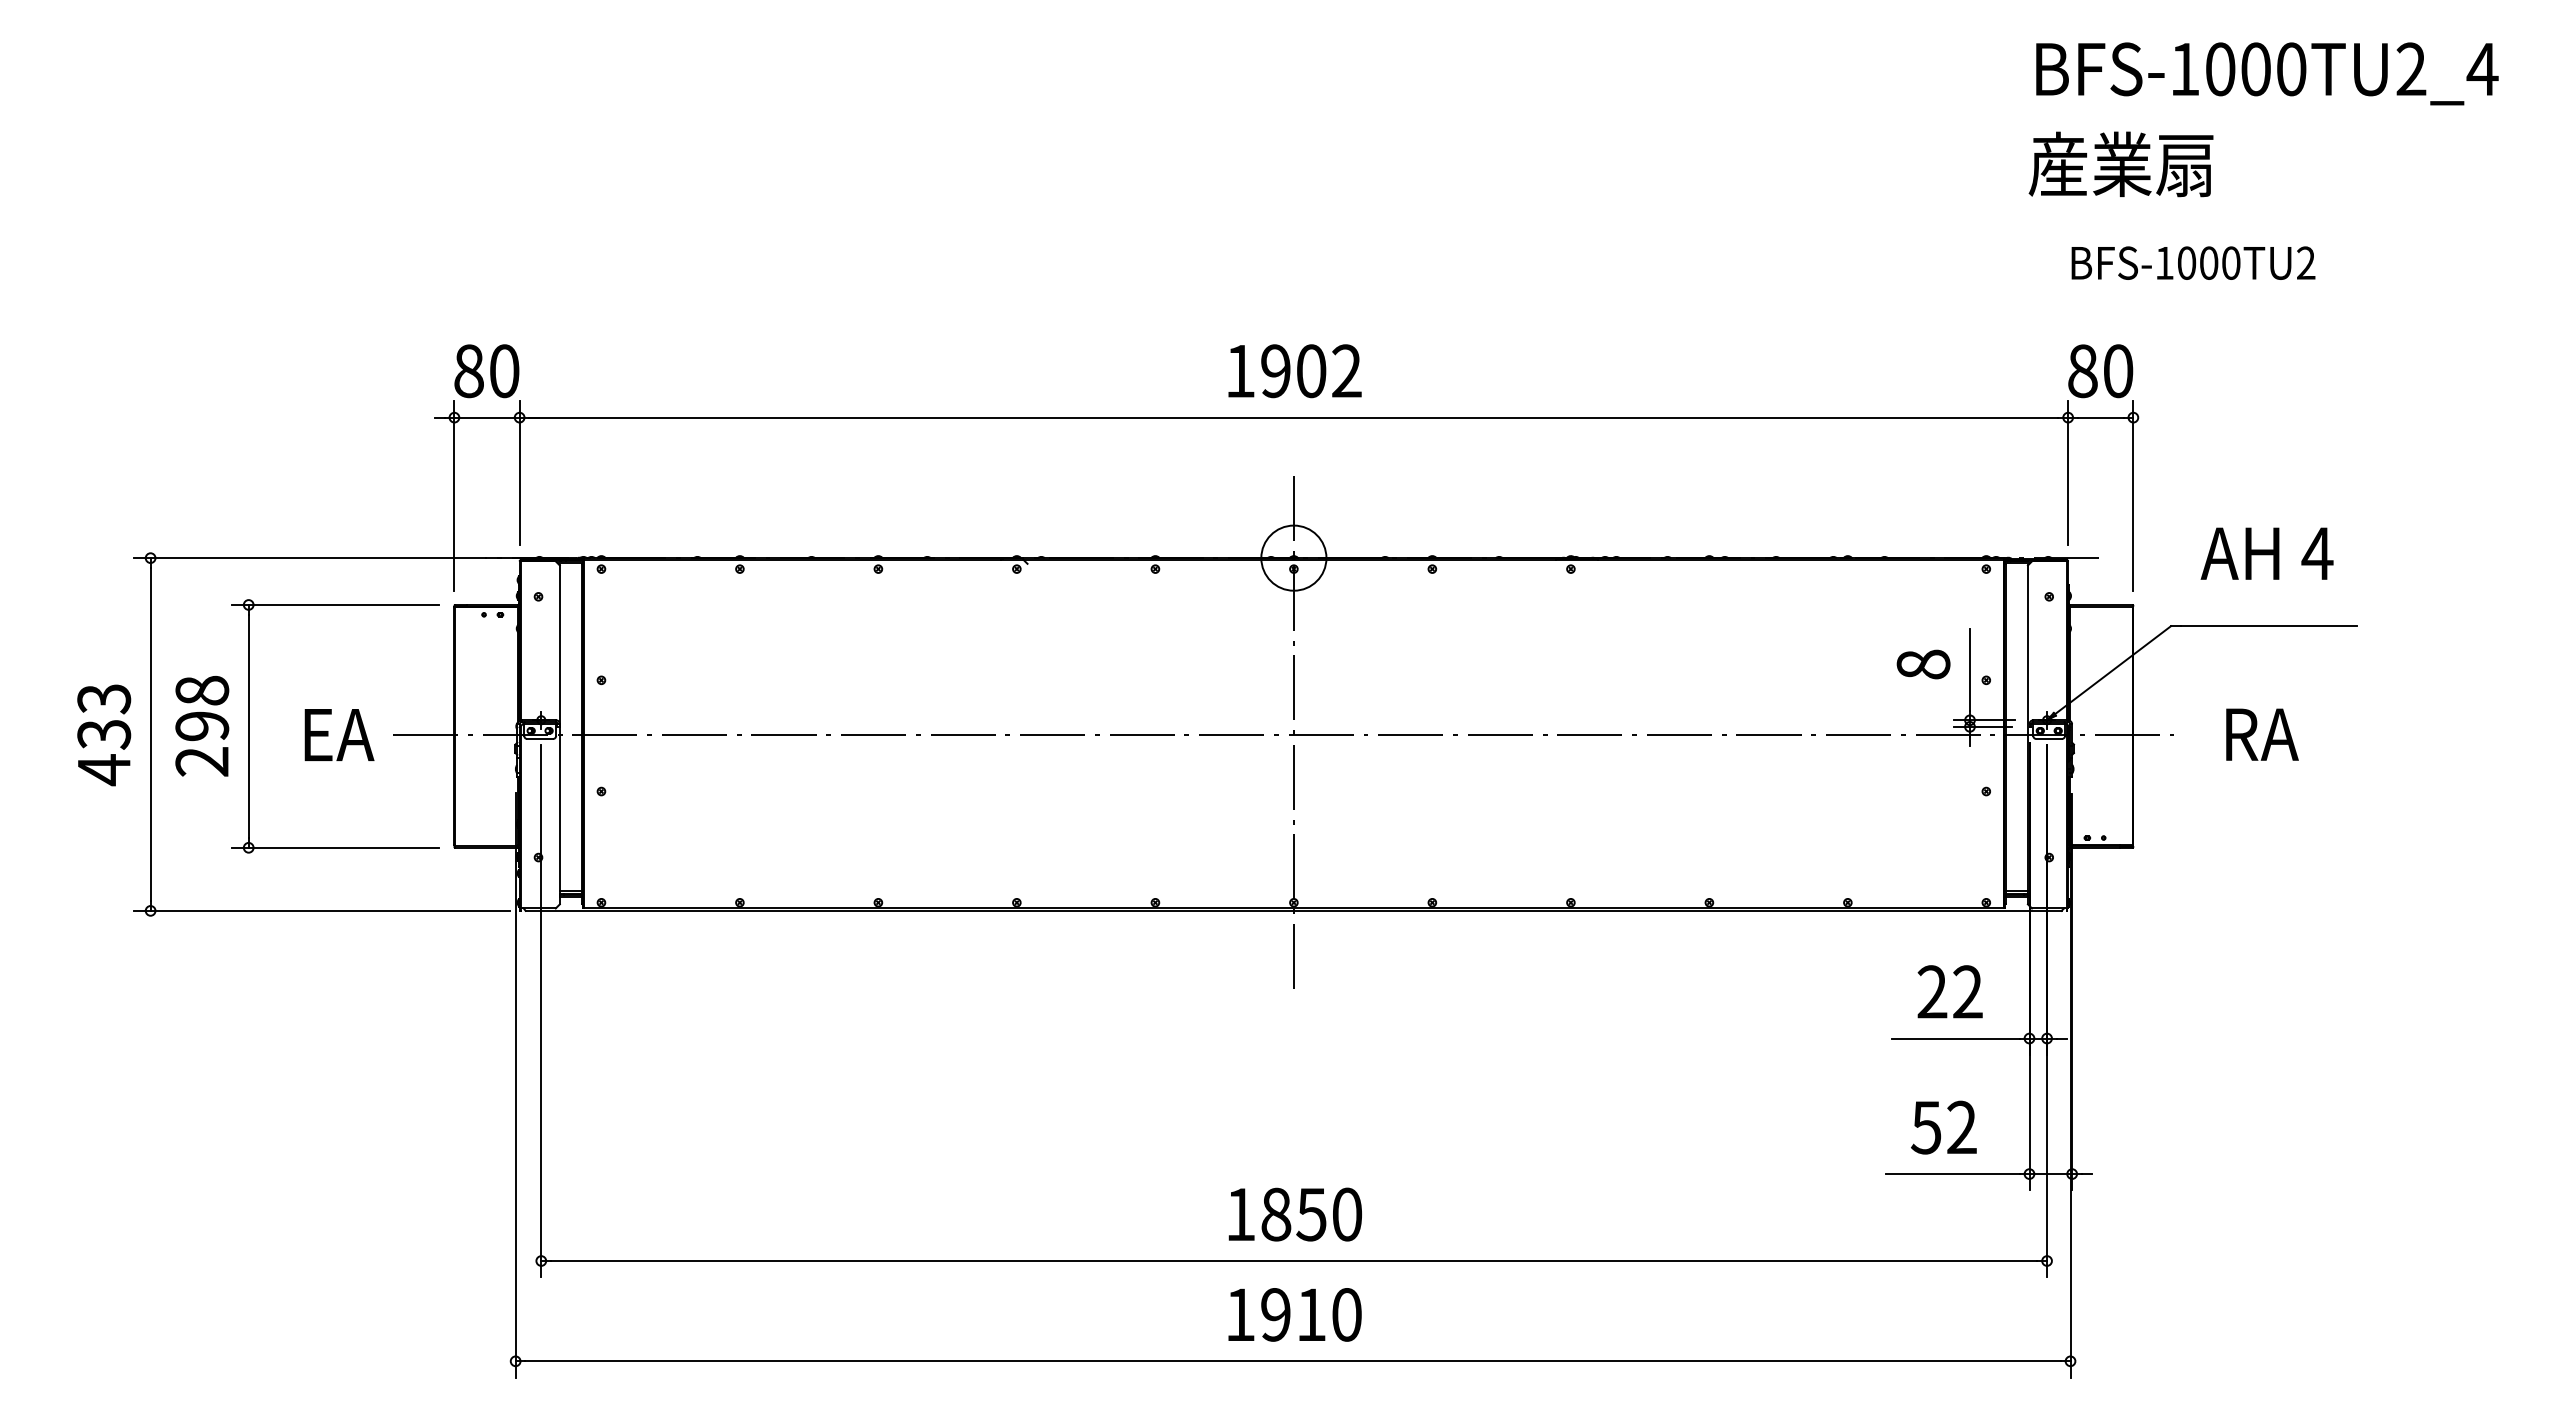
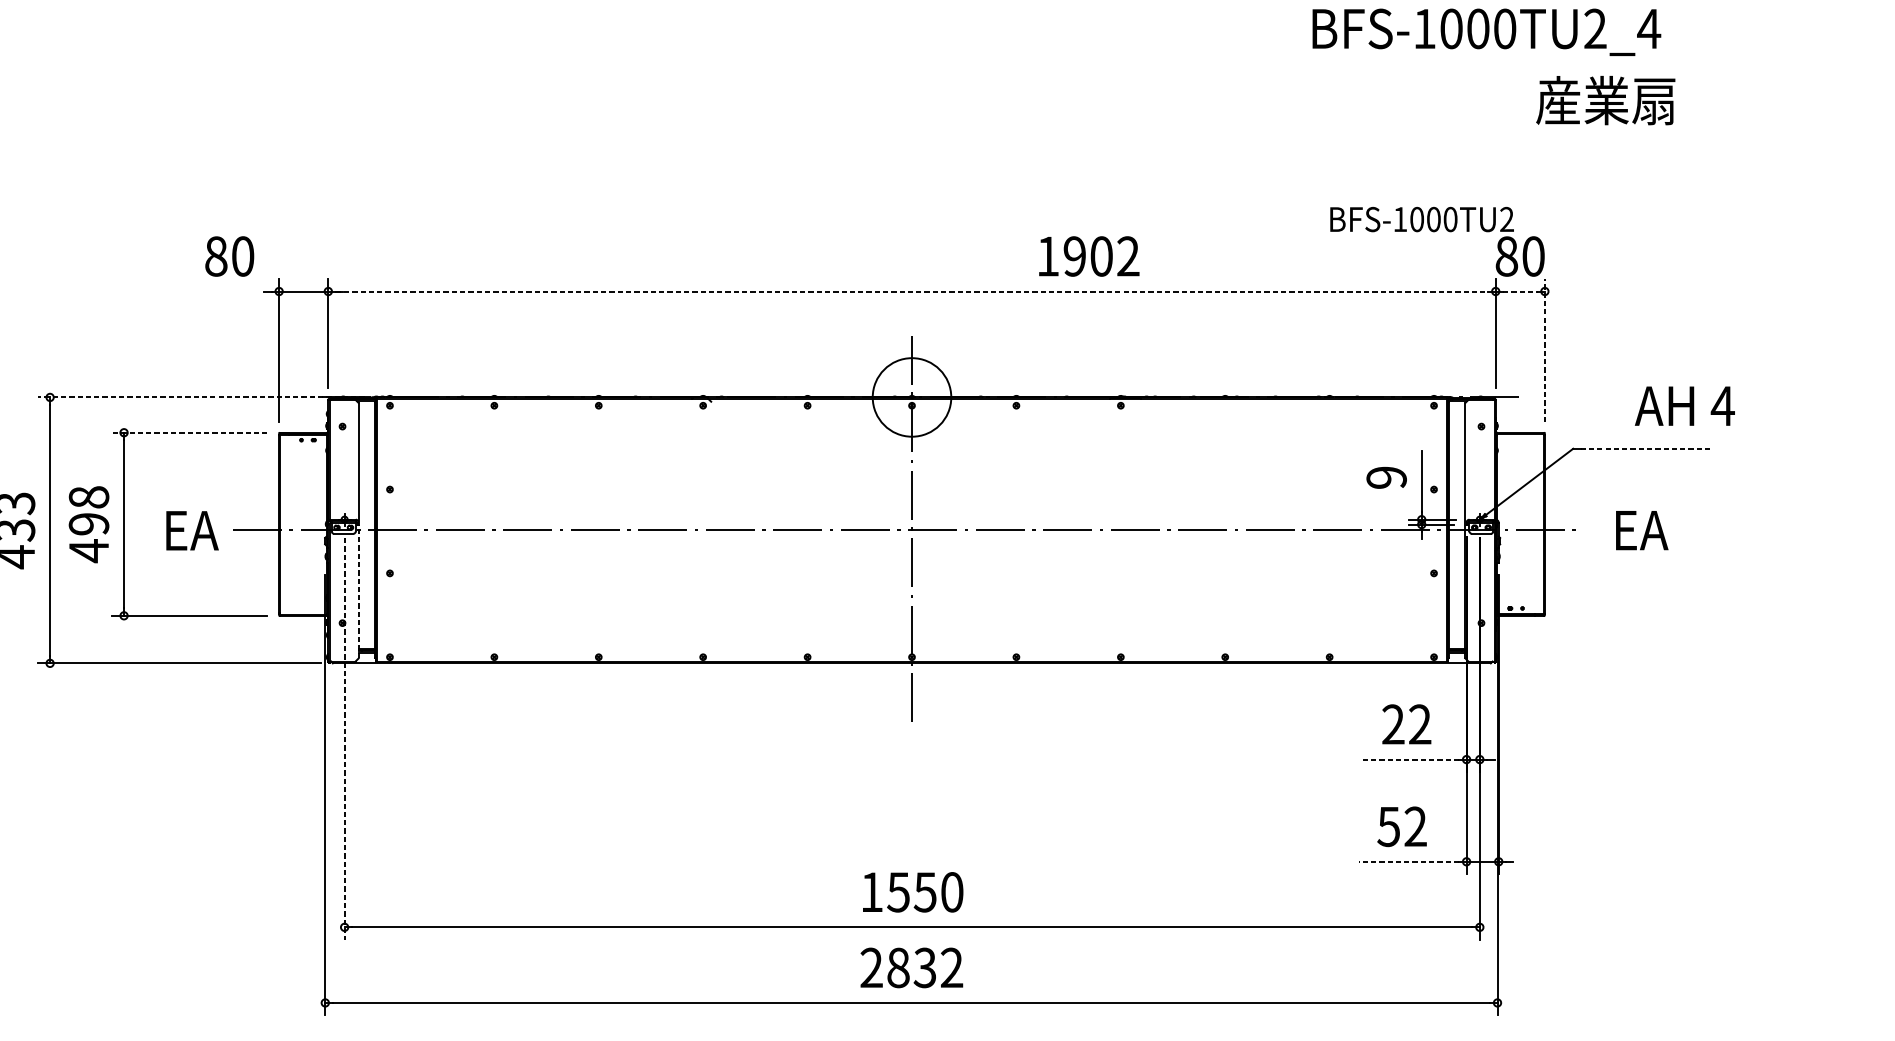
text: (2267, 73) -> (1486, 32), moved
text: (2120, 164) -> (1605, 100), moved
text: (2193, 262) -> (1422, 219), moved
text: (486, 371) -> (229, 256), moved
text: (1294, 371) -> (1088, 256), moved
line: (1294, 417) -> (912, 291), solid -> dashed
line: (2100, 417) -> (1520, 291), solid -> dashed
line: (2133, 496) -> (1544, 350), solid -> dashed
text: (2266, 553) -> (1684, 405), moved
circle: (1293, 557) -> (911, 396), size x1.6
line: (351, 558) -> (201, 397), solid -> dashed
line: (335, 604) -> (189, 432), solid -> dashed
line: (2268, 626) -> (1646, 448), solid -> dashed
text: (1923, 664) -> (1386, 477), 8 -> 9
text: (2262, 734) -> (1642, 530), RA -> EA
text: (201, 762) -> (88, 551), 298 -> 498
line: (559, 815) -> (358, 591), solid -> dashed
line: (541, 1011) -> (344, 739), solid -> dashed
line: (1955, 1038) -> (1410, 759), solid -> dashed
line: (1952, 1174) -> (1408, 862), solid -> dashed
text: (1275, 1214) -> (898, 892), 1850 -> 1550
text: (1293, 1314) -> (911, 967), 1910 -> 2832

